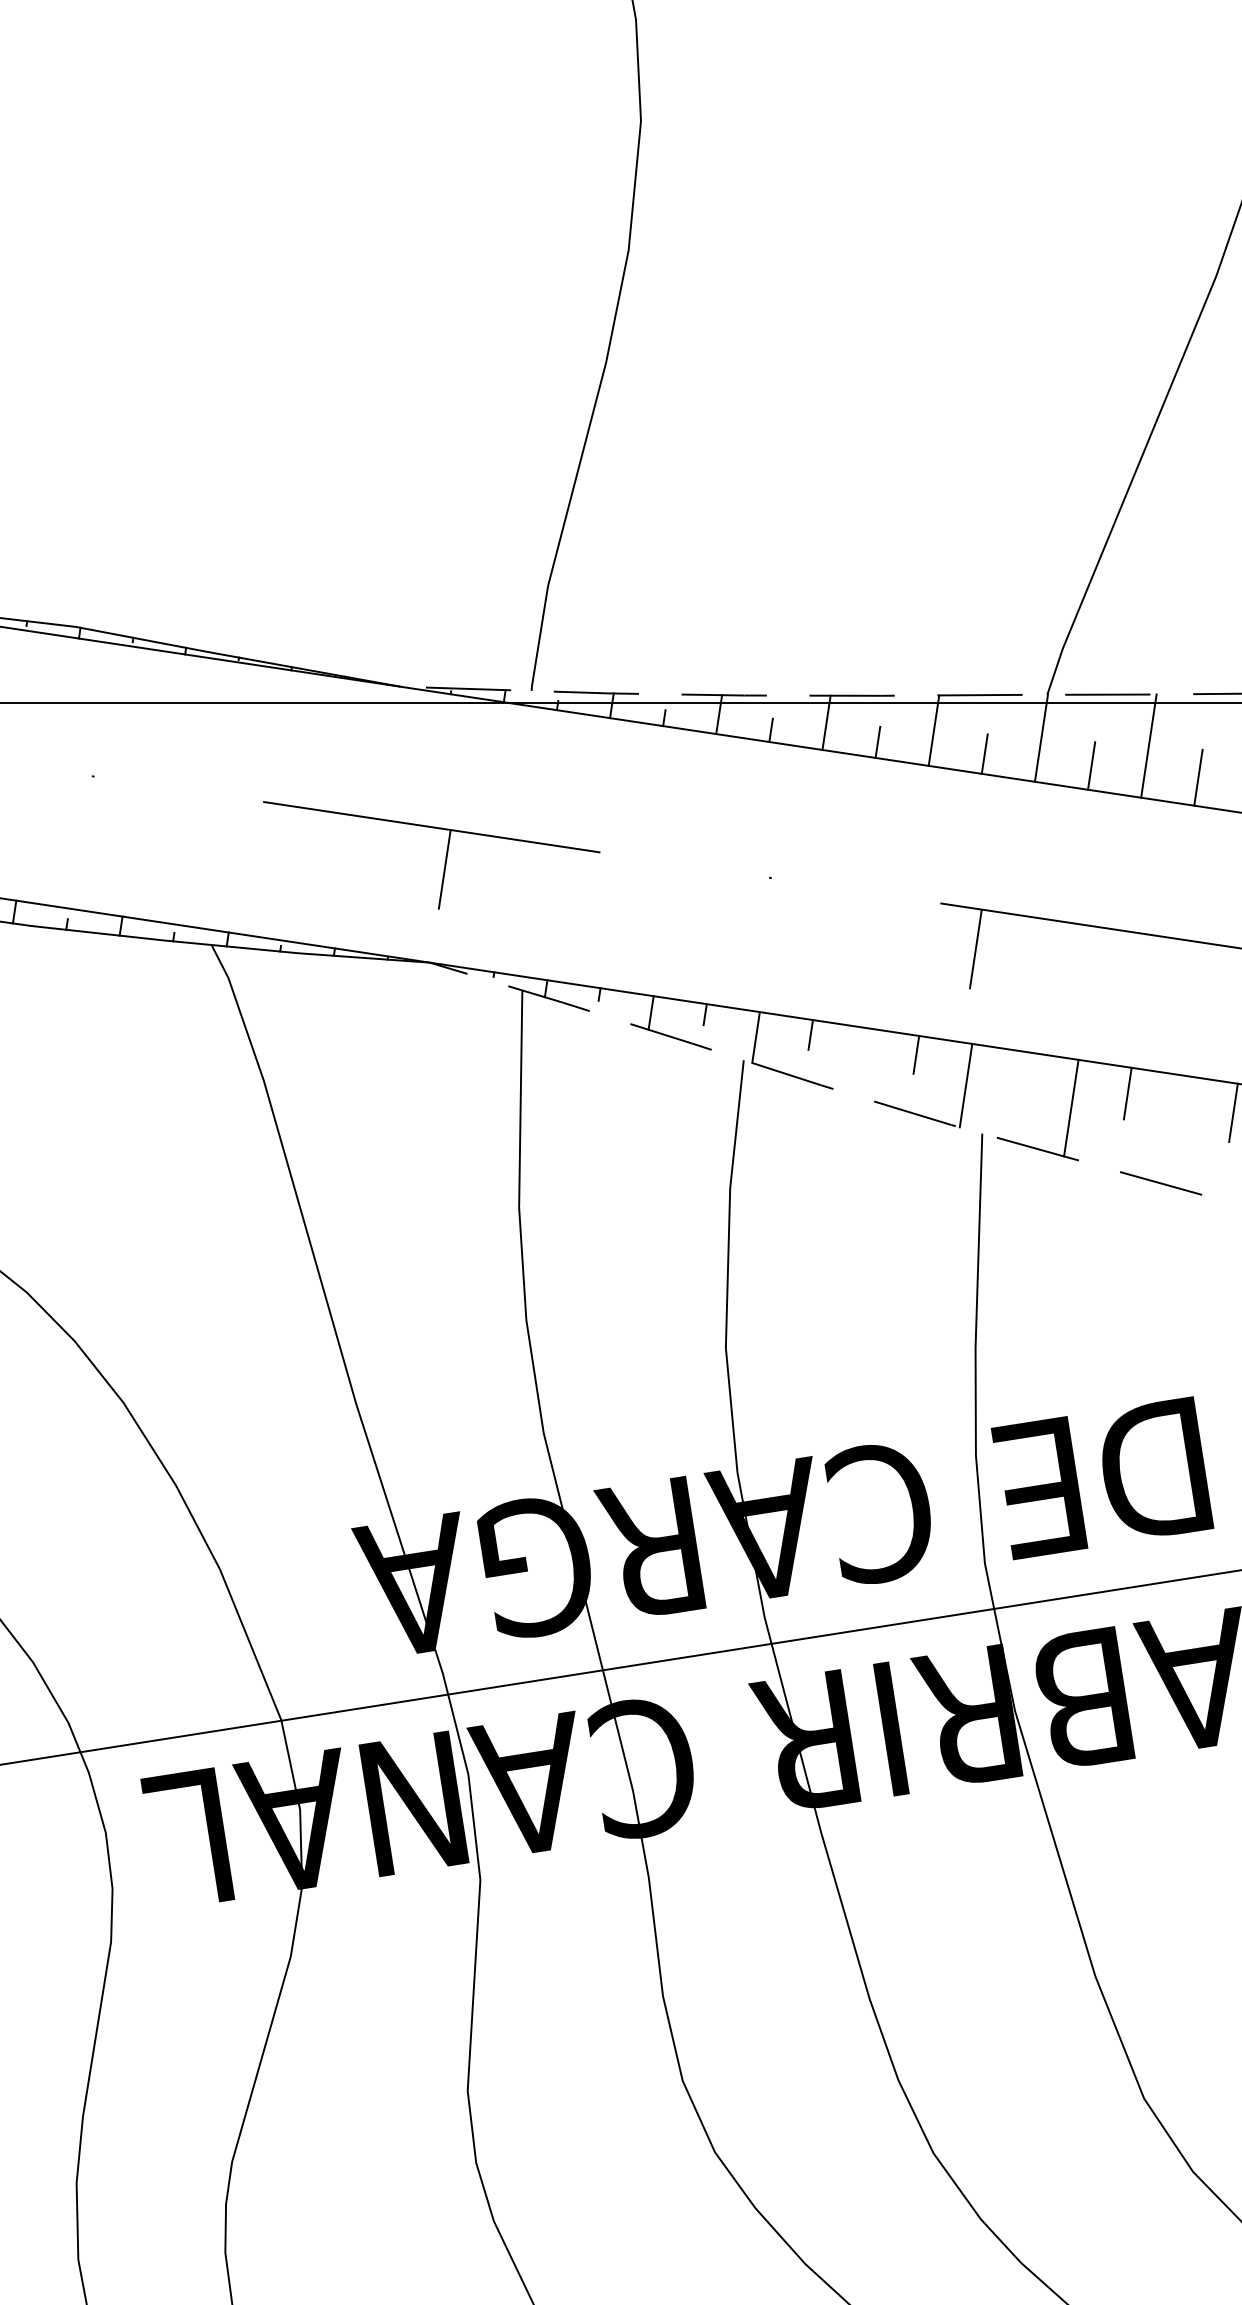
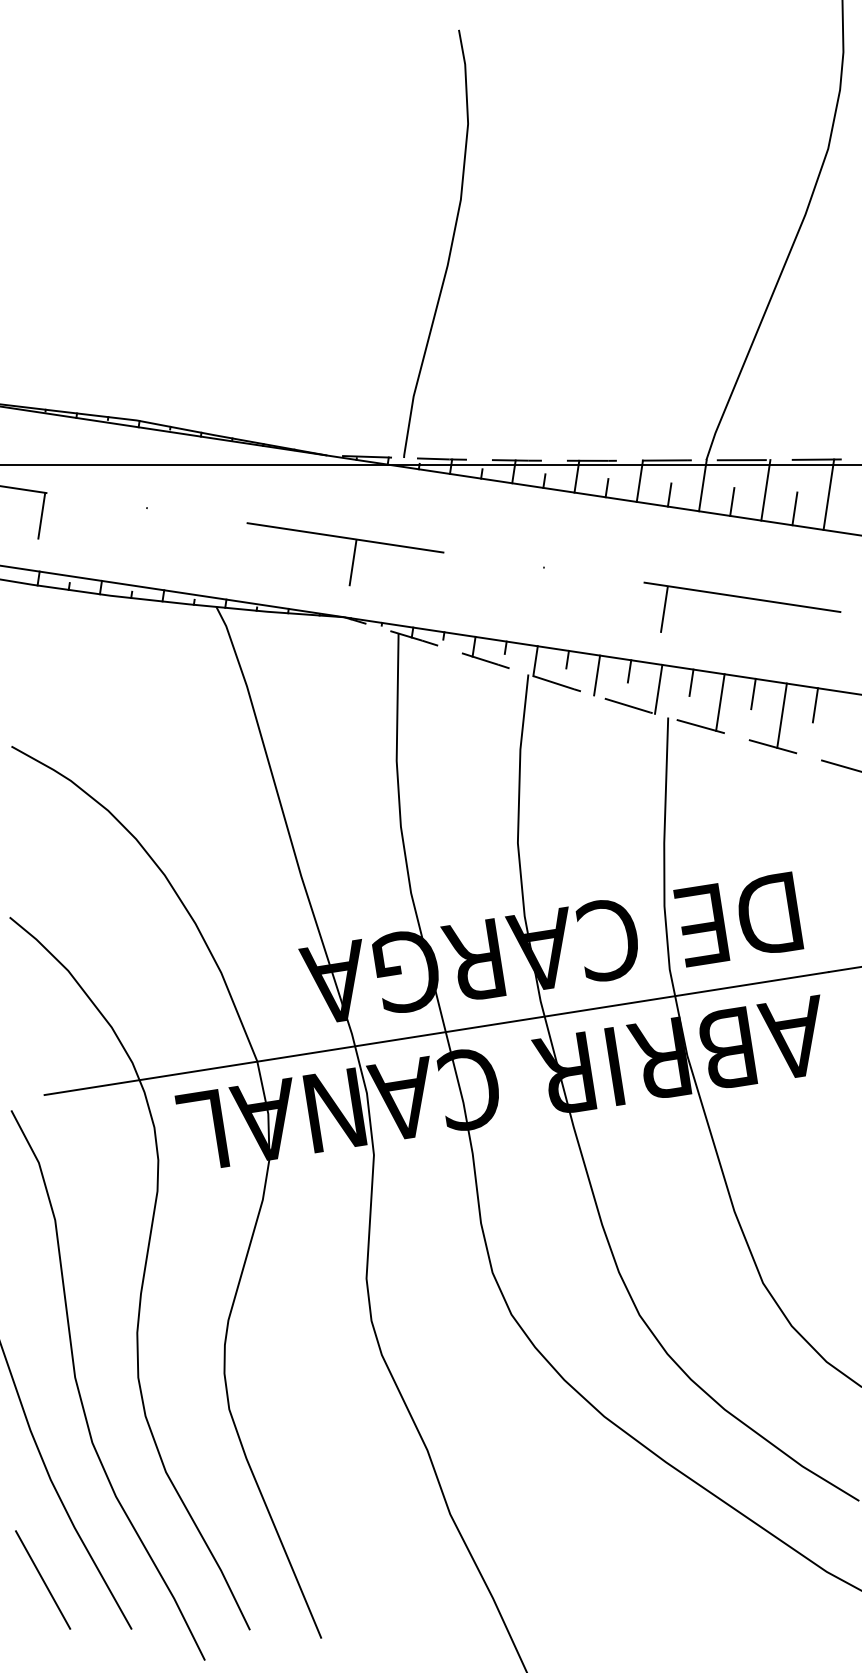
line: (861, 1061) -> (597, 675), added
line: (1022, 1073) -> (691, 682), added
line: (1175, 1130) -> (781, 715), added

